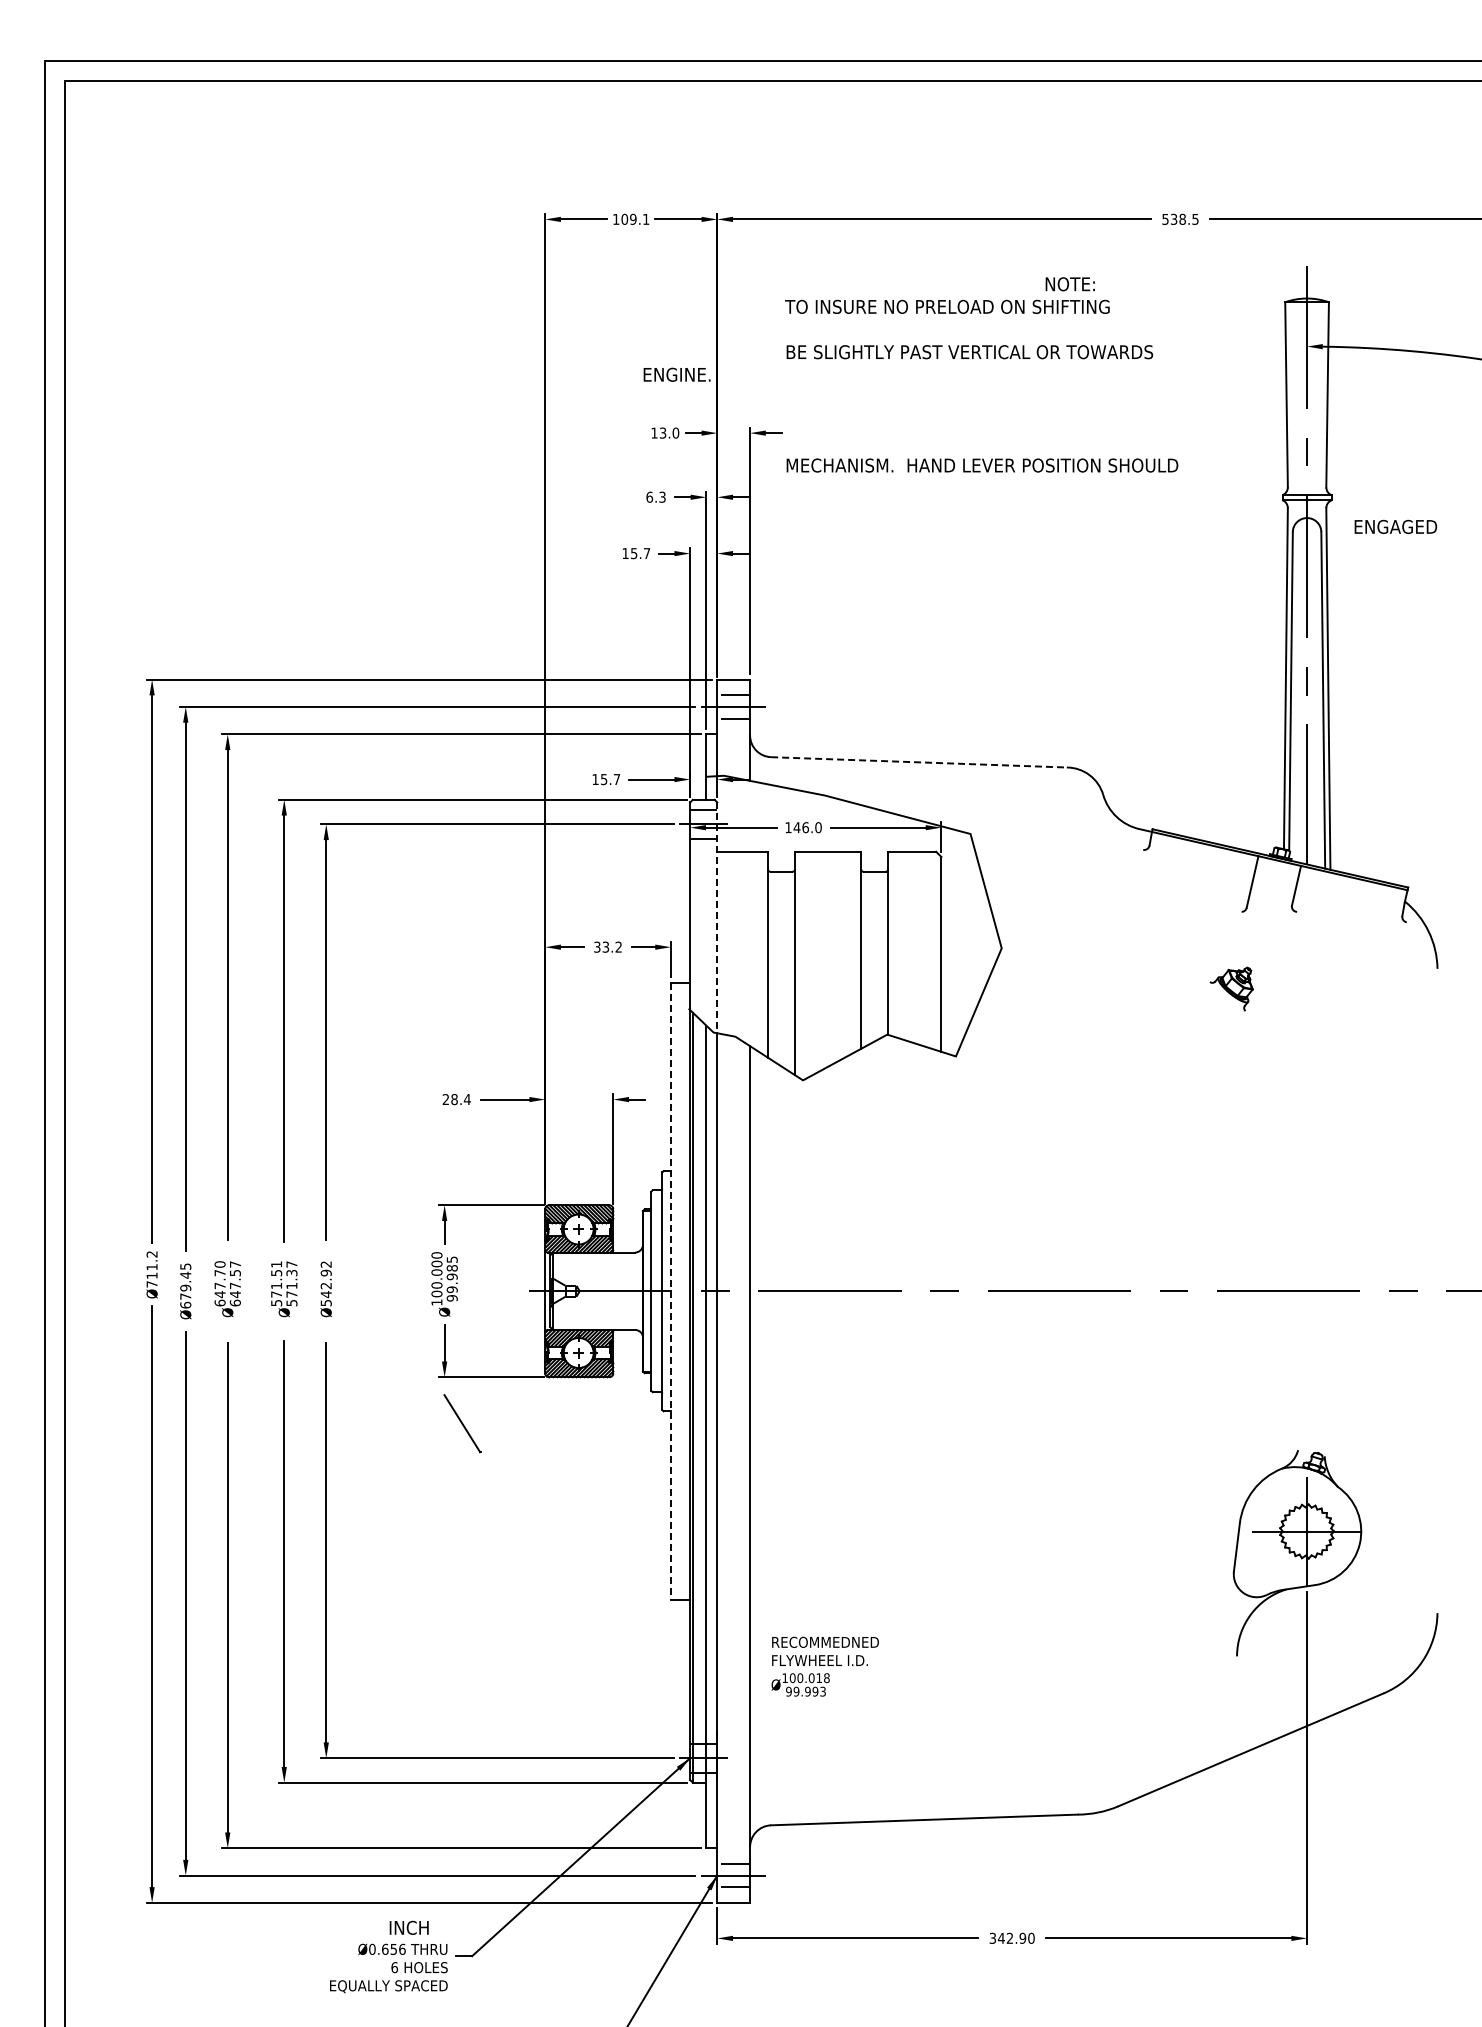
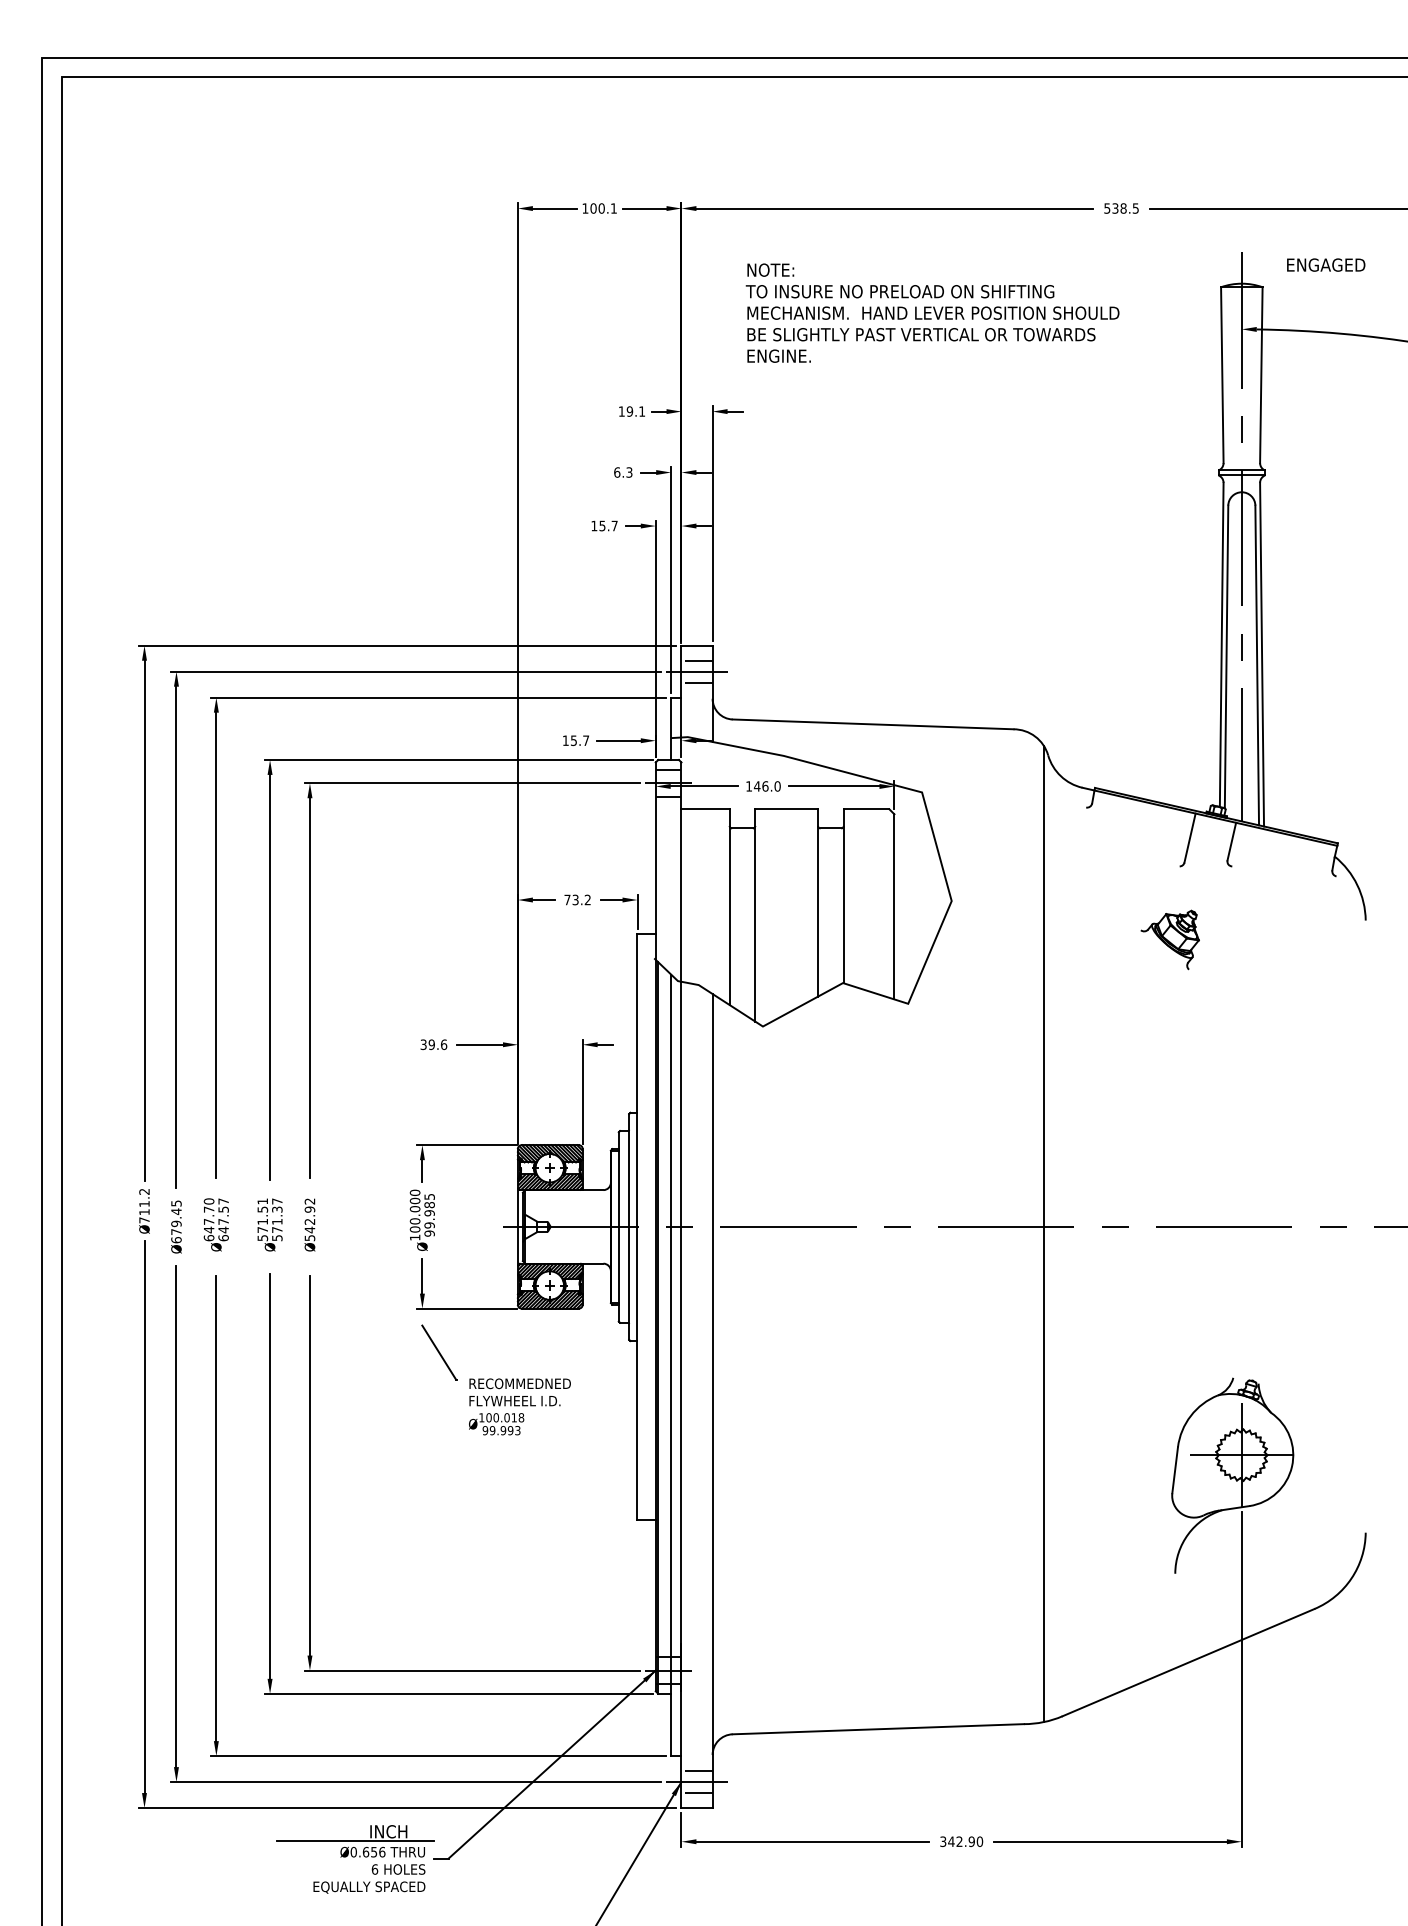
text: (633, 219) -> (601, 208), 109.1 -> 100.1
text: (1069, 284) -> (770, 270), moved
text: (676, 374) -> (778, 355), moved
text: (669, 432) -> (636, 410), 13.0 -> 19.1
text: (982, 465) -> (933, 313), moved
text: (1395, 526) -> (1325, 264), moved
line: (918, 762) -> (872, 724), dashed -> solid
line: (717, 918) -> (681, 872), dashed -> solid
text: (597, 946) -> (567, 899), 33.2 -> 73.2
part: (1231, 988) -> (1170, 939), size x1.43
text: (456, 1099) -> (433, 1044), 28.4 -> 39.6
line: (671, 1291) -> (637, 1227), dashed -> solid
line: (1098, 1298) -> (1043, 1233), added
text: (824, 1666) -> (519, 1406), moved
line: (373, 1938) -> (354, 1841), added

